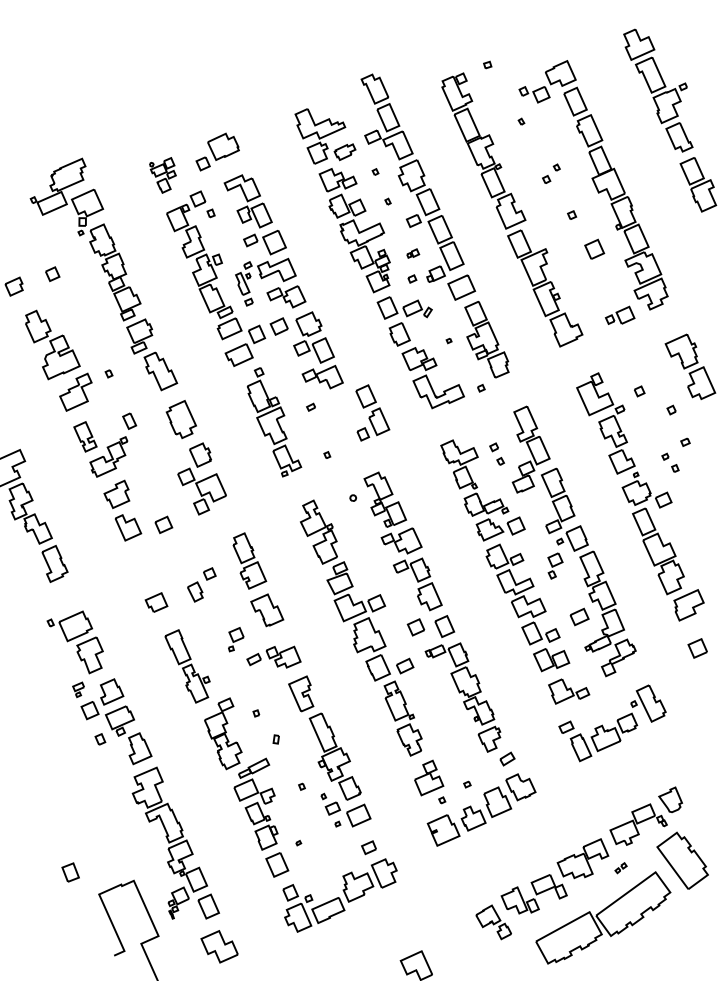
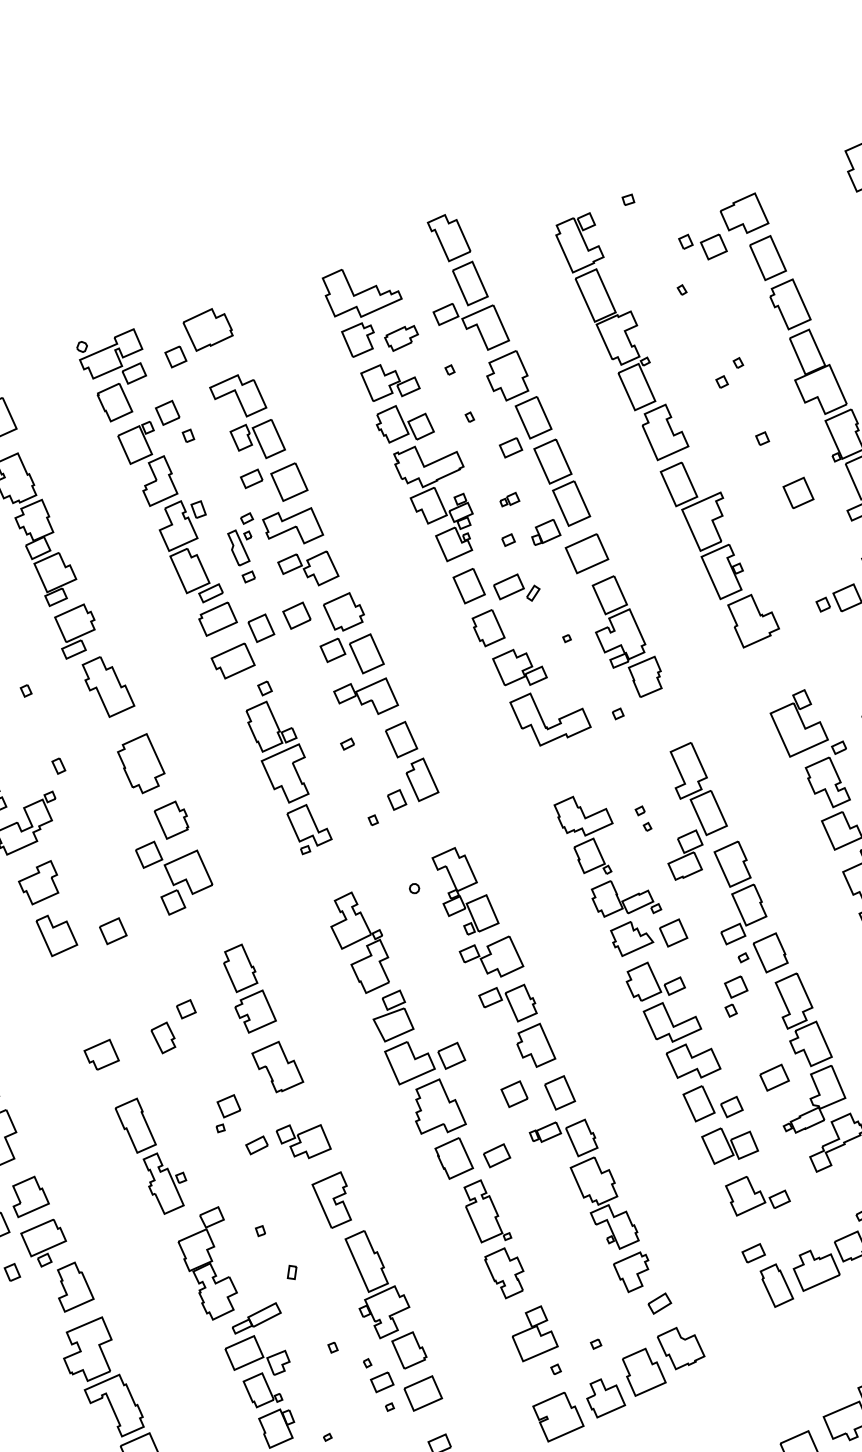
part: (162, 175) -> (111, 375), size x1.67
part: (372, 412) -> (411, 765), moved
part: (129, 420) -> (58, 765), size x0.62
part: (497, 453) -> (643, 817), size x0.71

